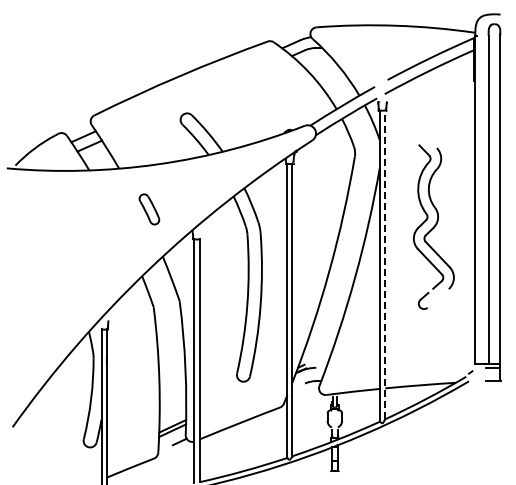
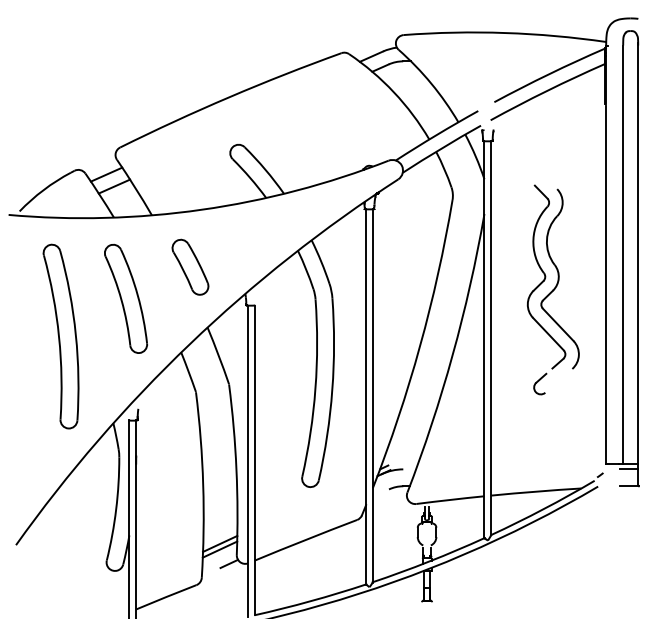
part: (149, 209) -> (190, 267), size x1.43
part: (98, 233) -> (125, 298), added
part: (47, 263) -> (60, 336), added
line: (385, 264) -> (491, 337), dashed -> solid

